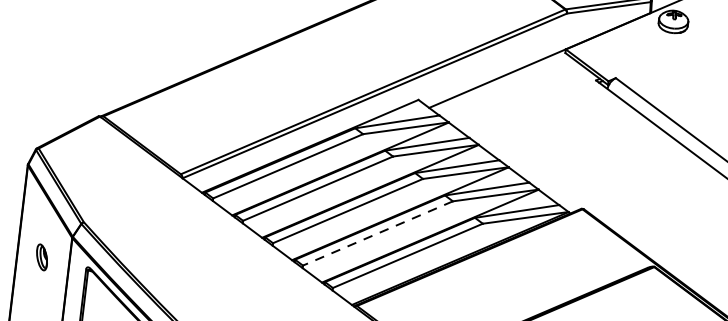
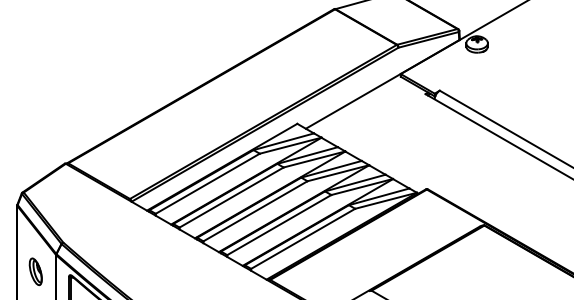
line: (376, 233) -> (278, 225), dashed -> solid
part: (41, 256) -> (35, 271), size x1.43

